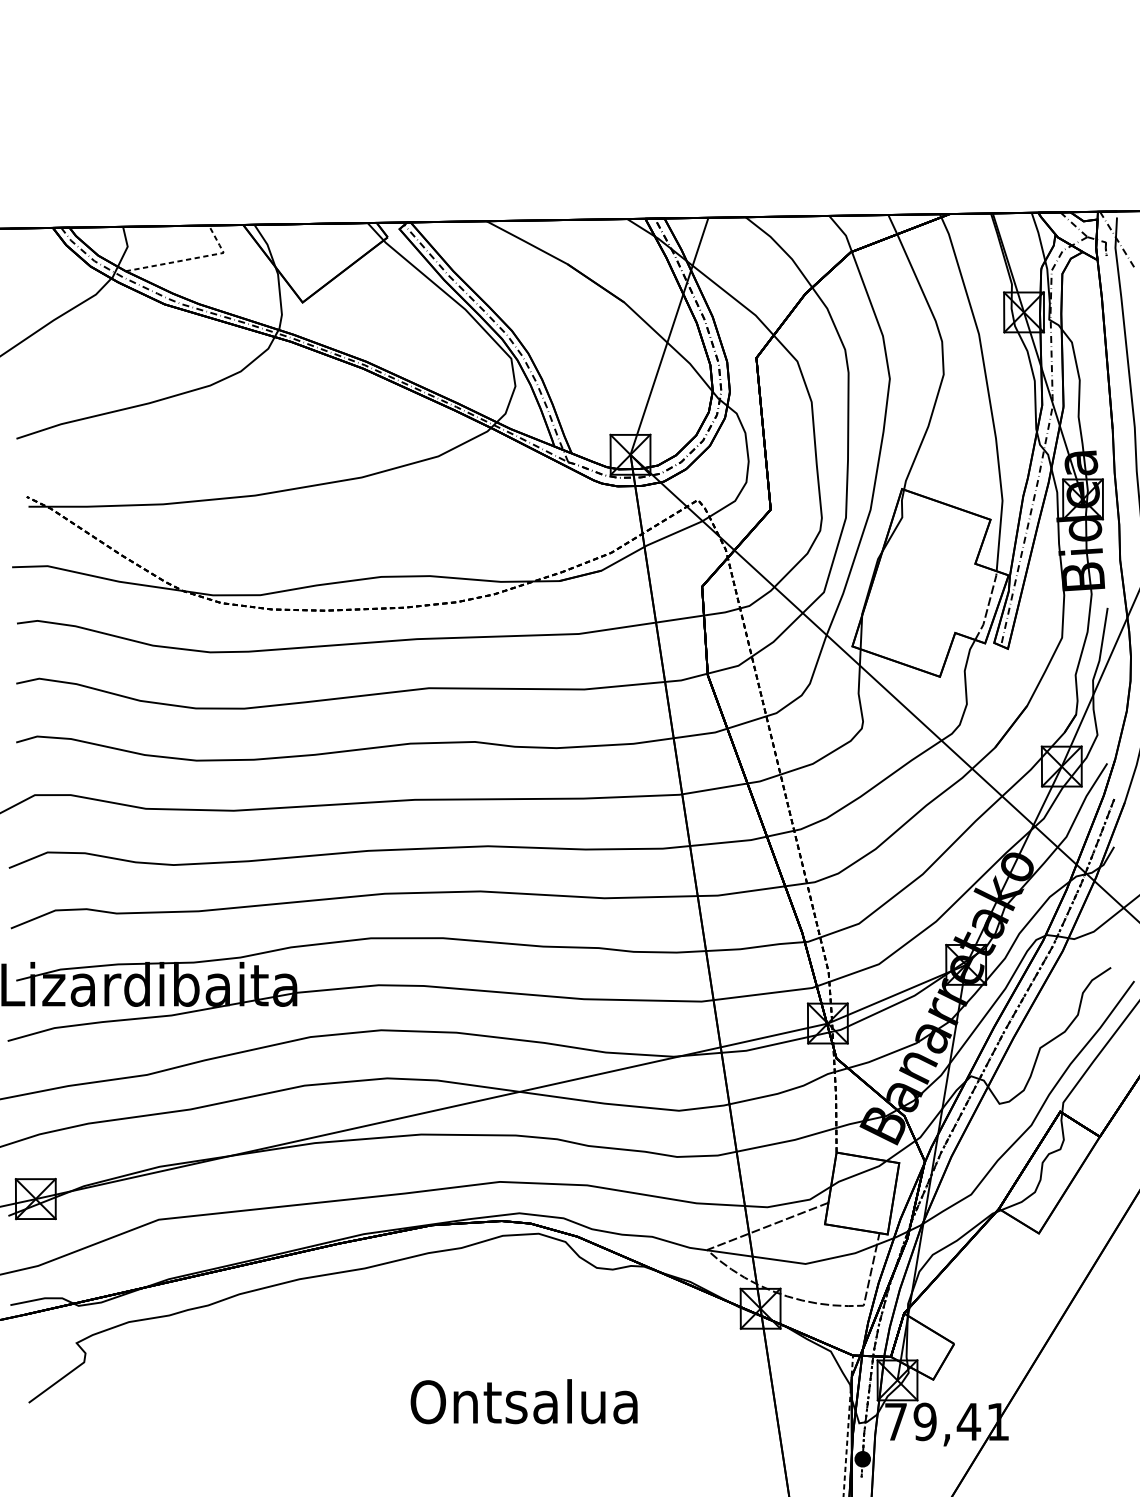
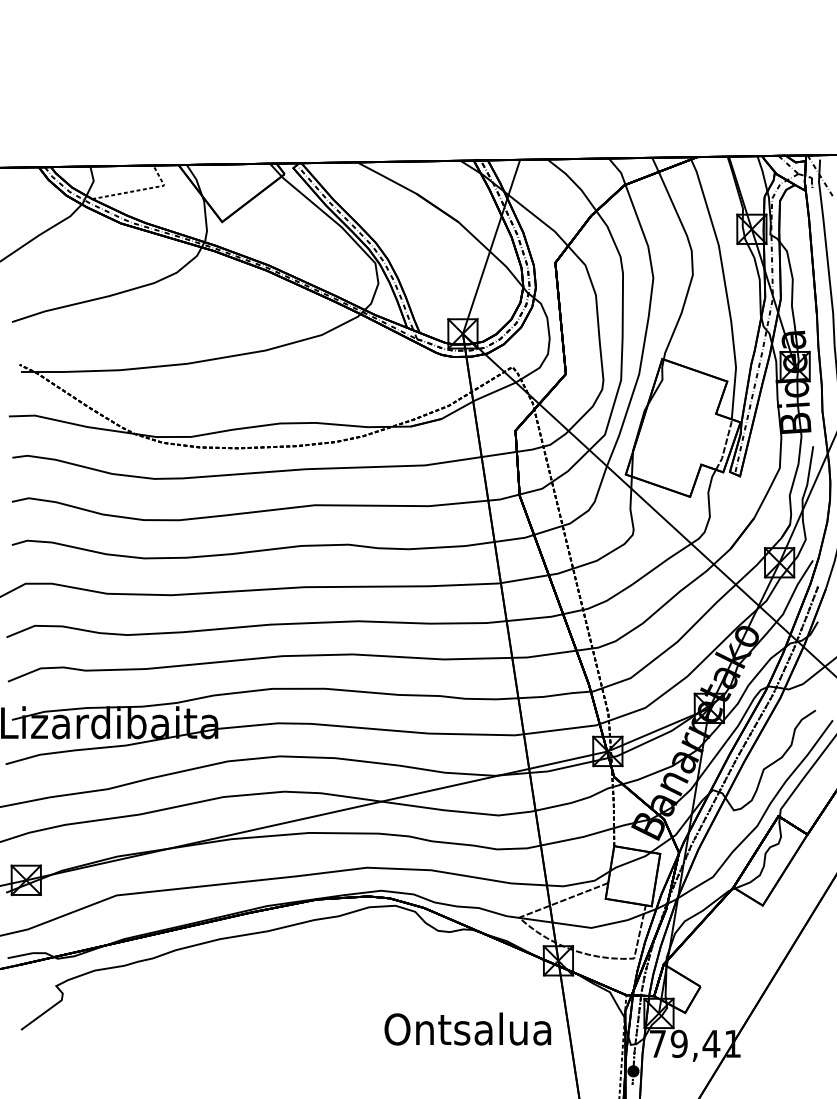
text: (523, 1400) -> (467, 1028), moved

